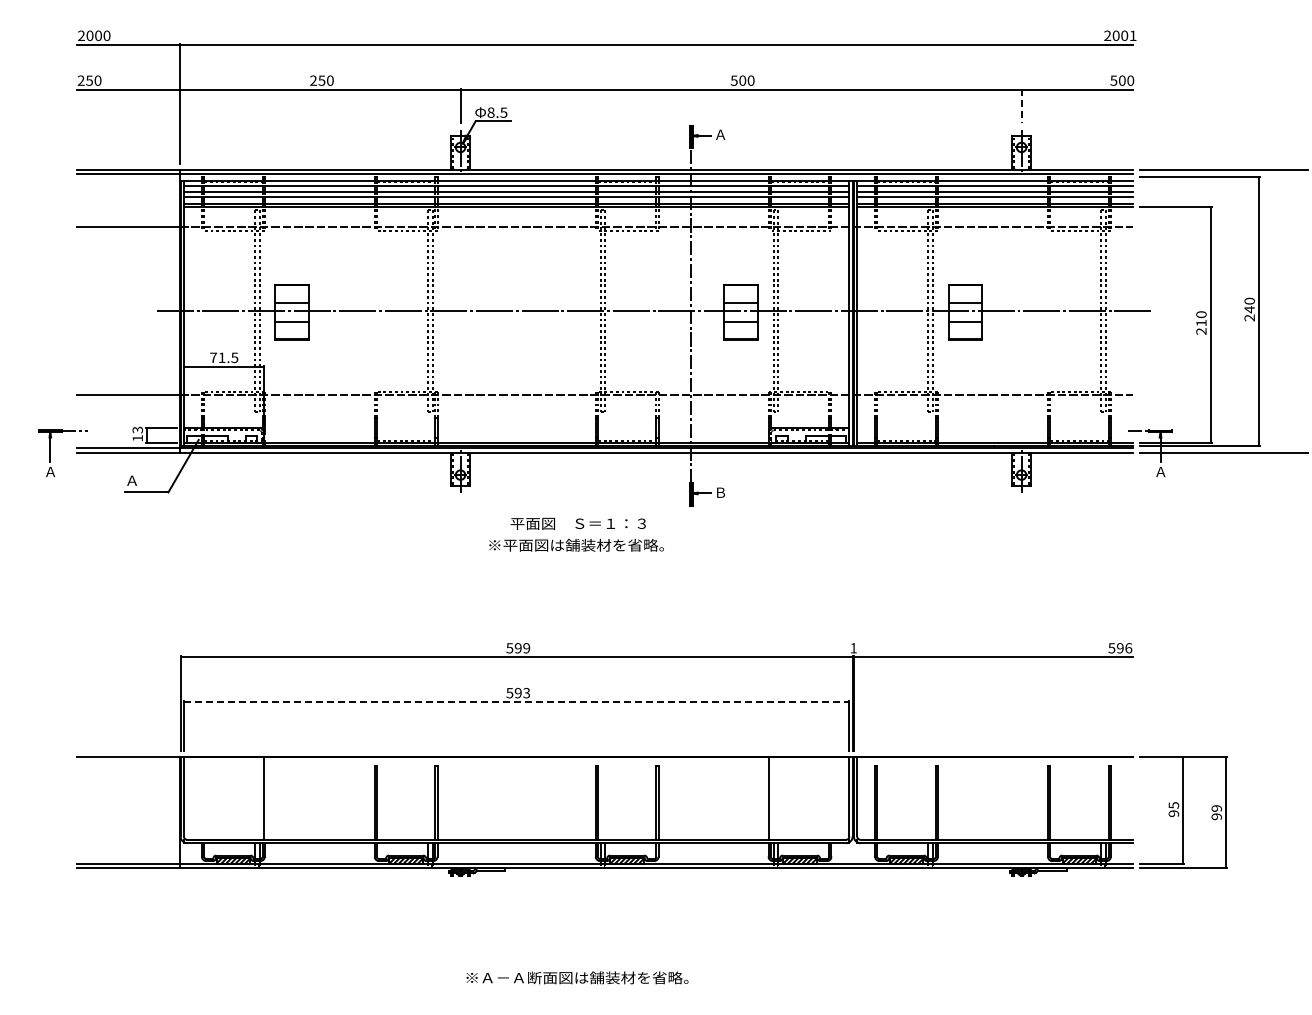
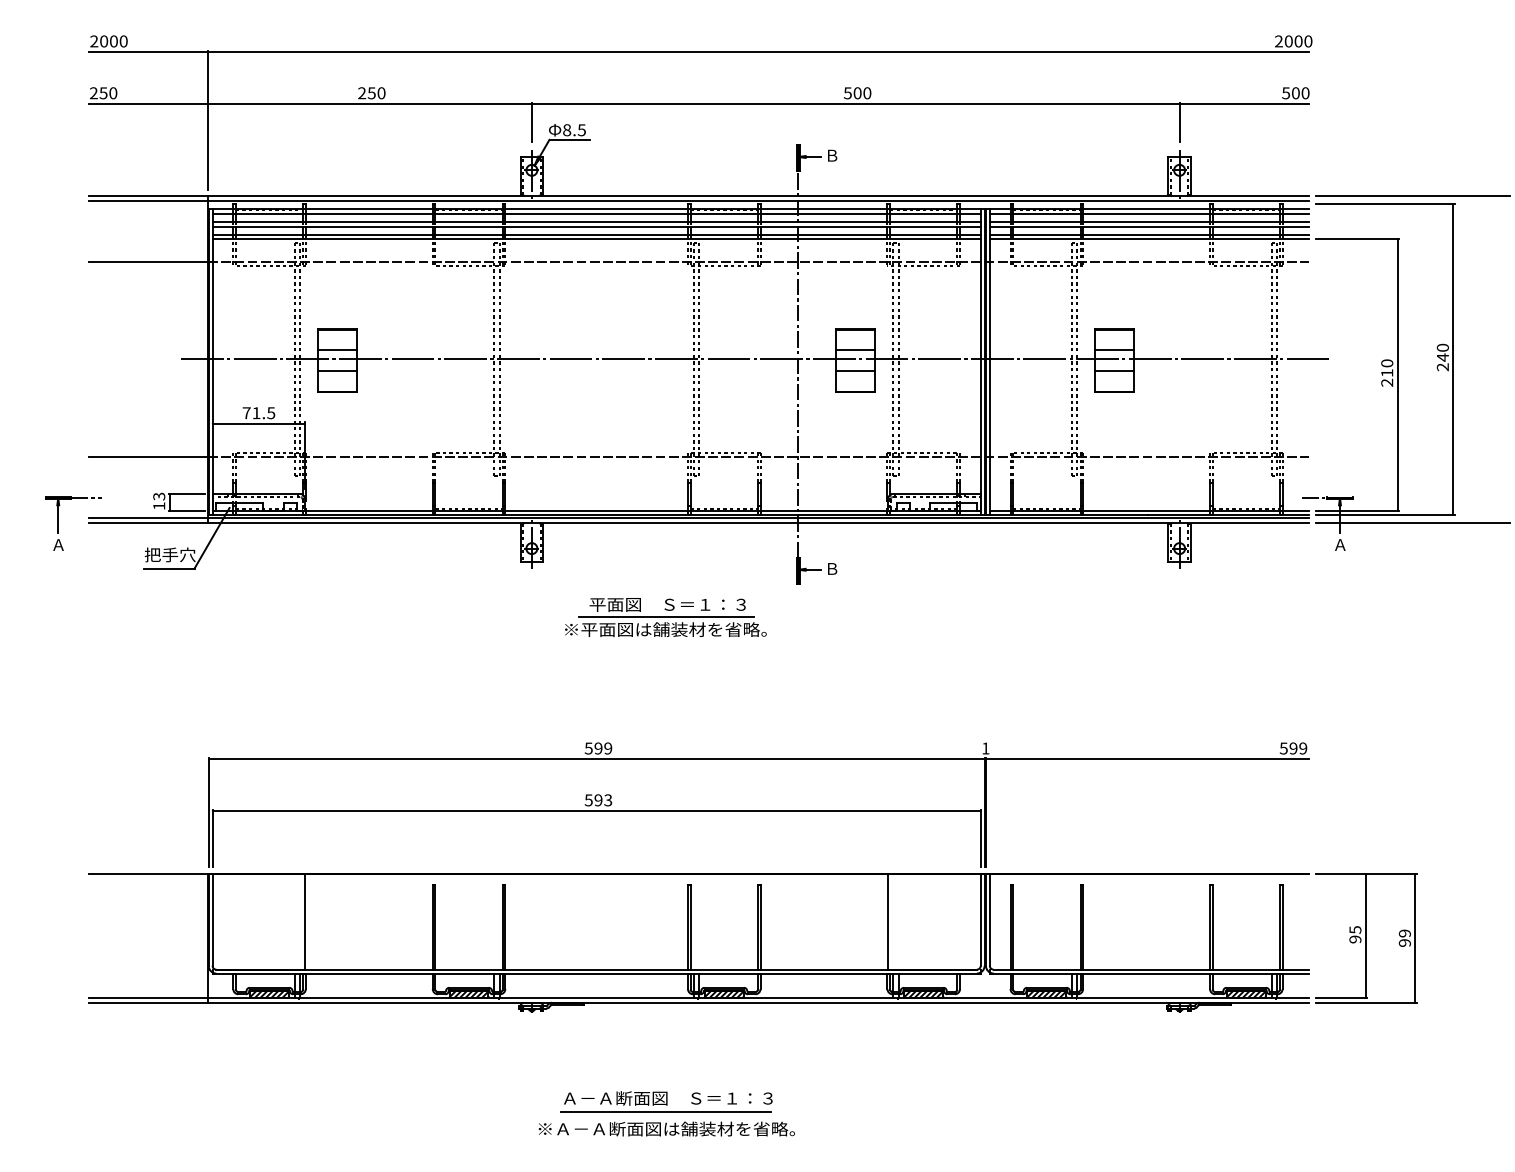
text: (1132, 35) -> (1307, 41), 2001 -> 2000
line: (1021, 106) -> (1179, 123), dashed -> solid
text: (720, 134) -> (831, 155), Ａ -> Ｂ
text: (147, 480) -> (170, 554), Ａ -> 把手穴
line: (577, 534) -> (666, 617), added
text: (1128, 648) -> (1303, 748), 596 -> 599
line: (516, 702) -> (596, 811), dashed -> solid
part: (576, 954) -> (665, 1102), added

